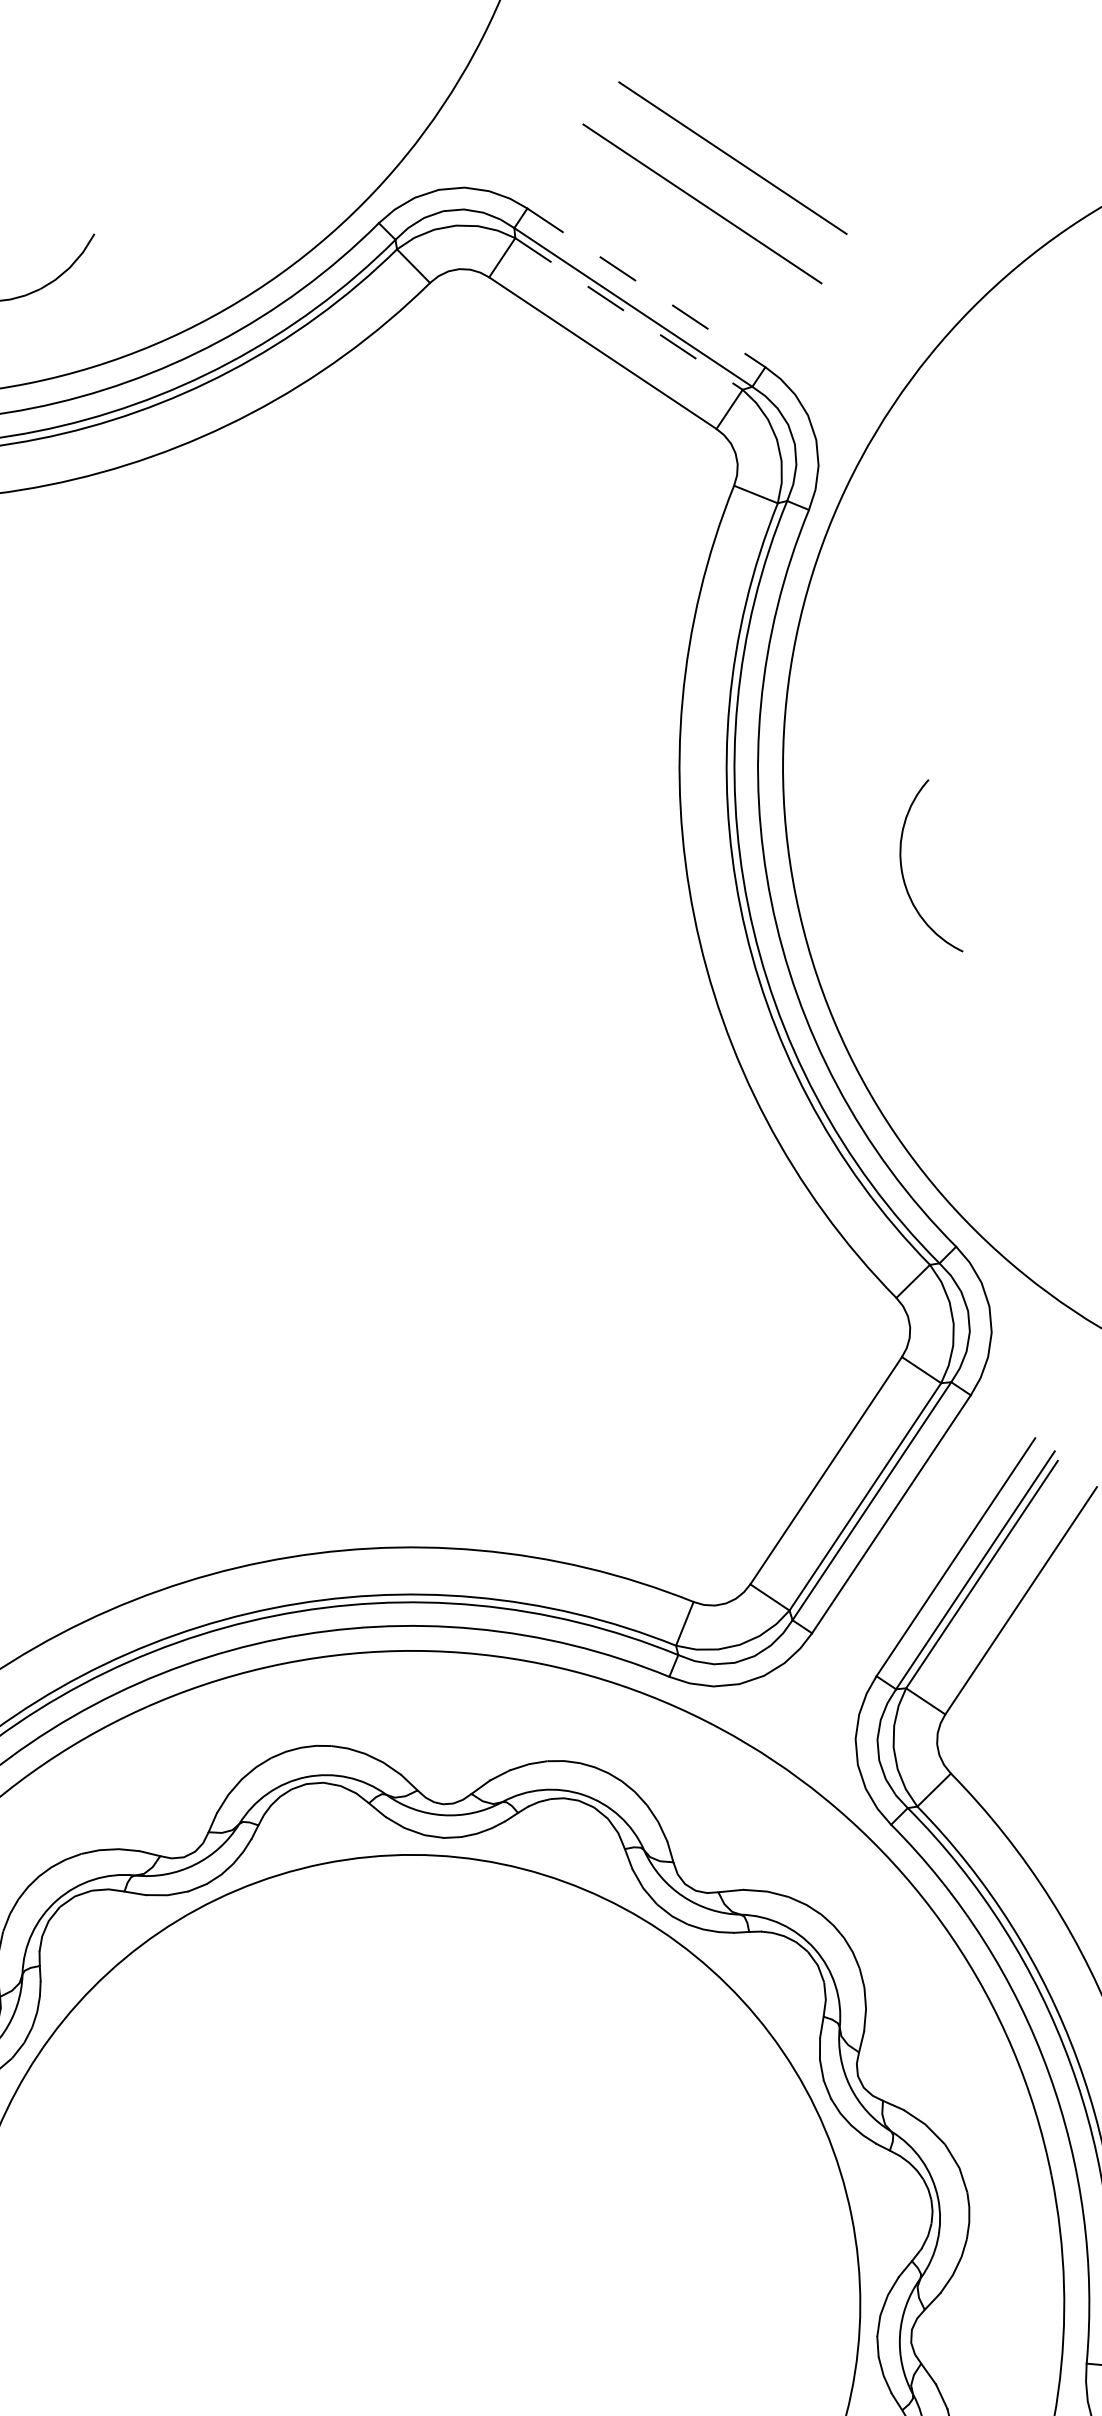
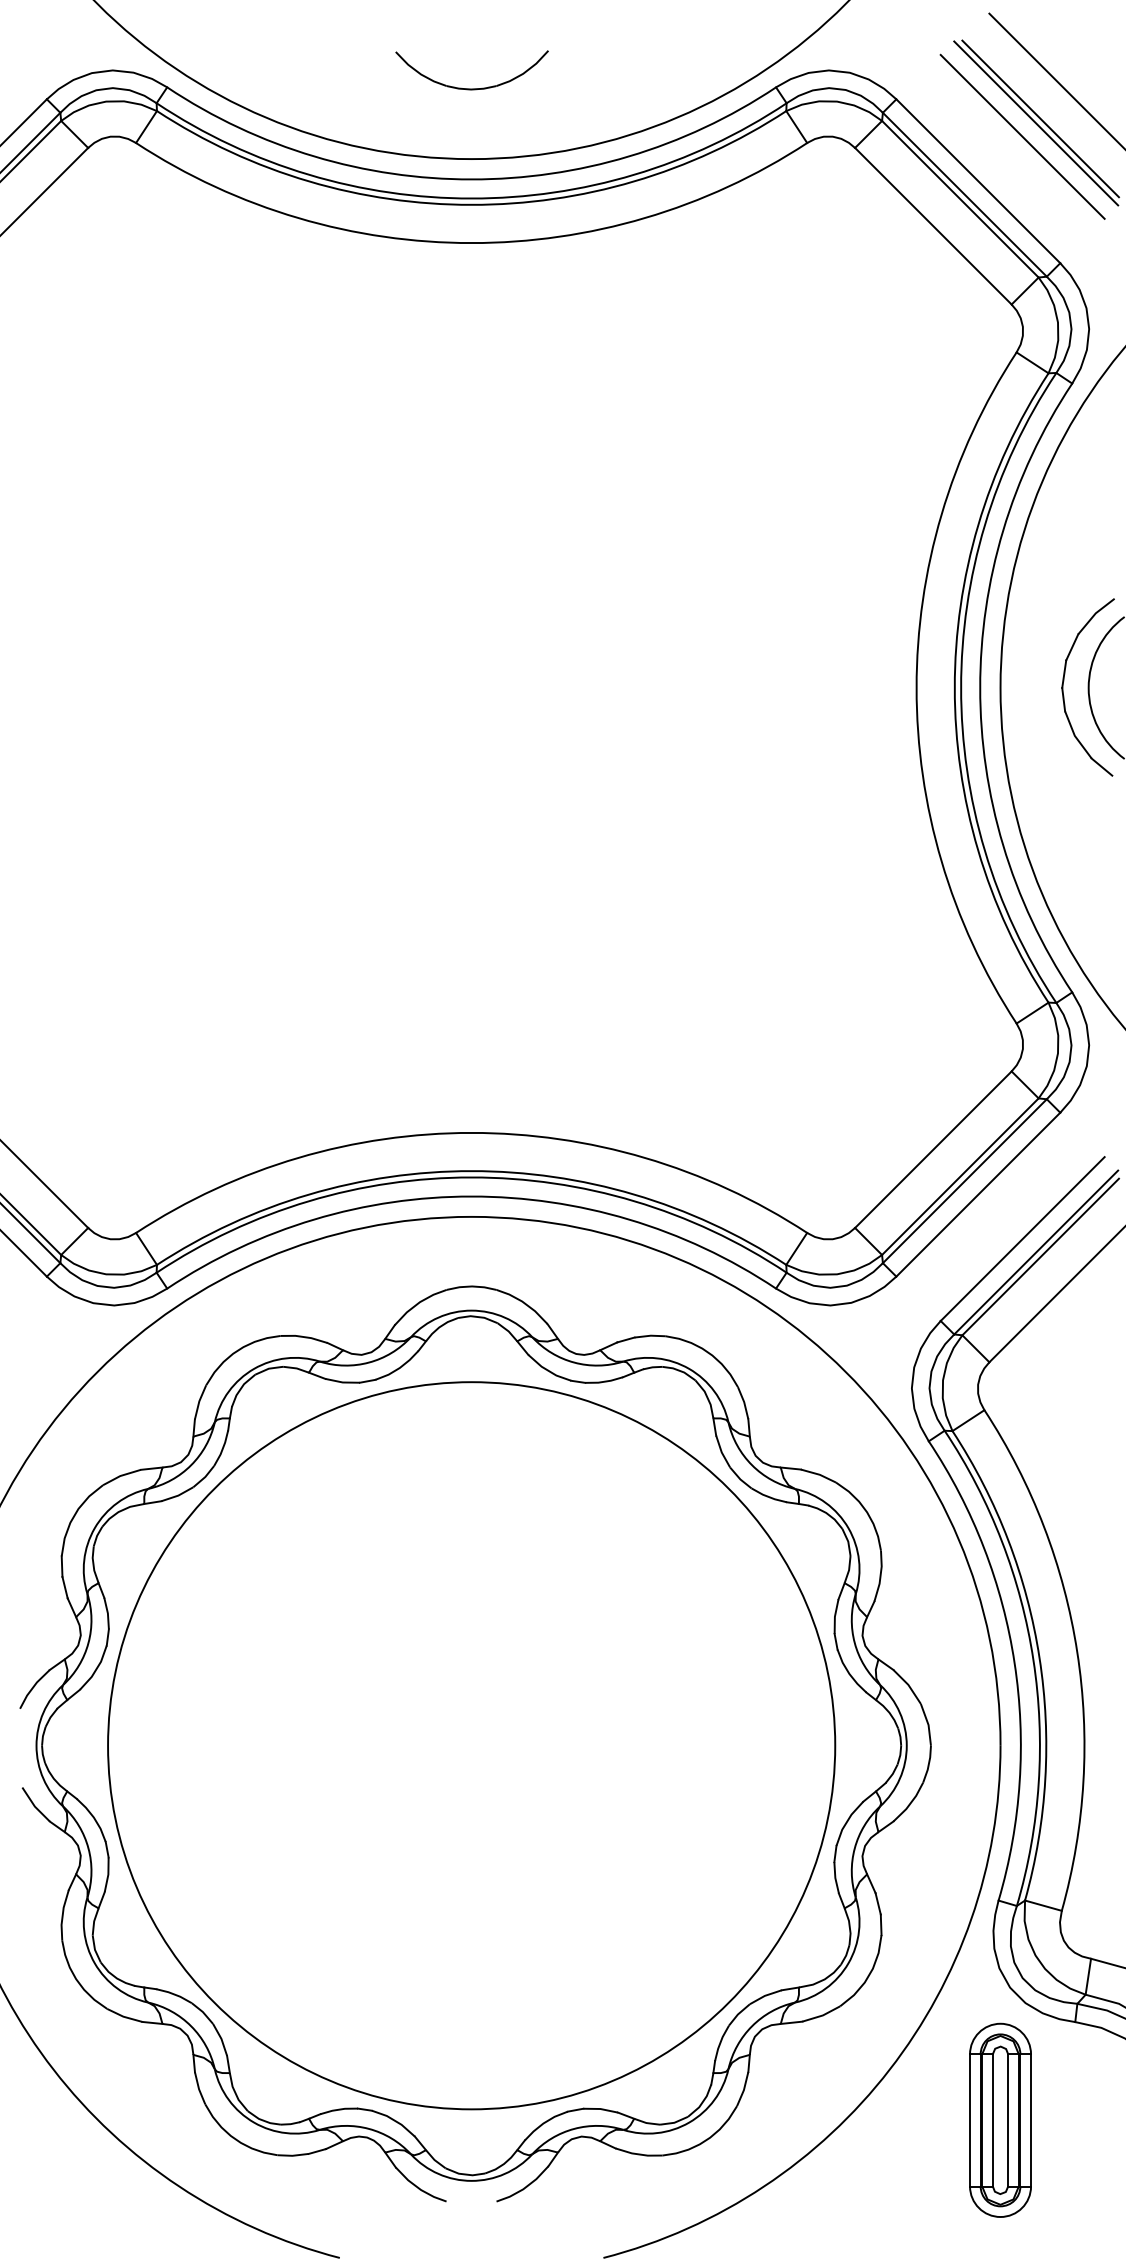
line: (706, 196) -> (1040, 118), added
line: (689, 223) -> (1022, 136), added
line: (646, 288) -> (978, 181), dashed -> solid
line: (629, 314) -> (960, 199), dashed -> solid
part: (871, 872) -> (1064, 681), added

